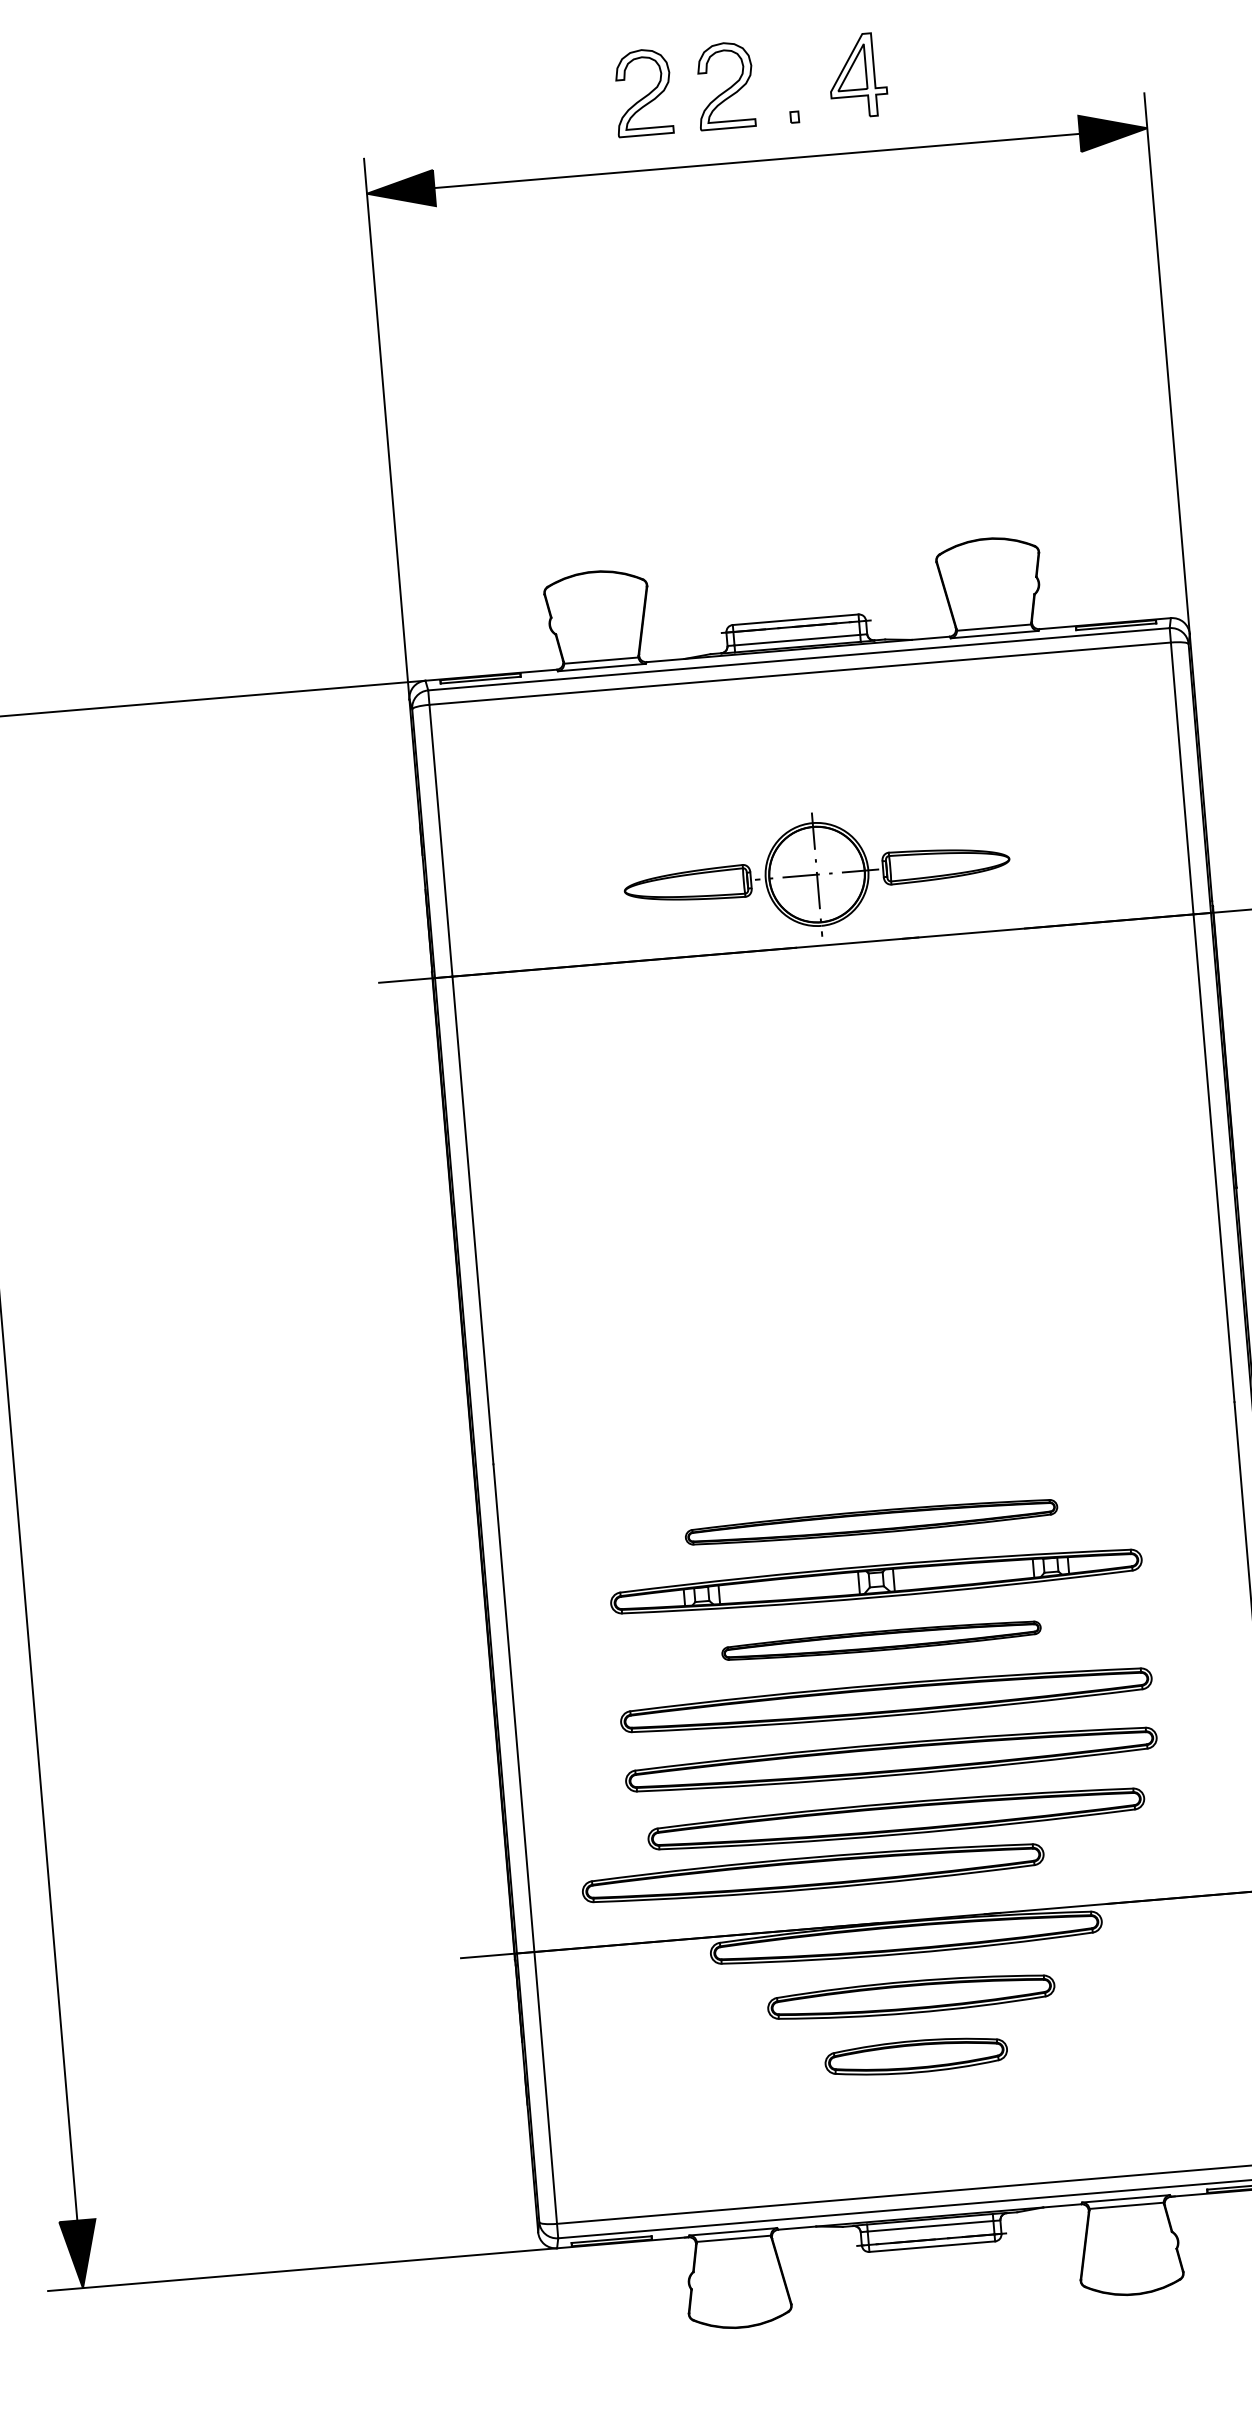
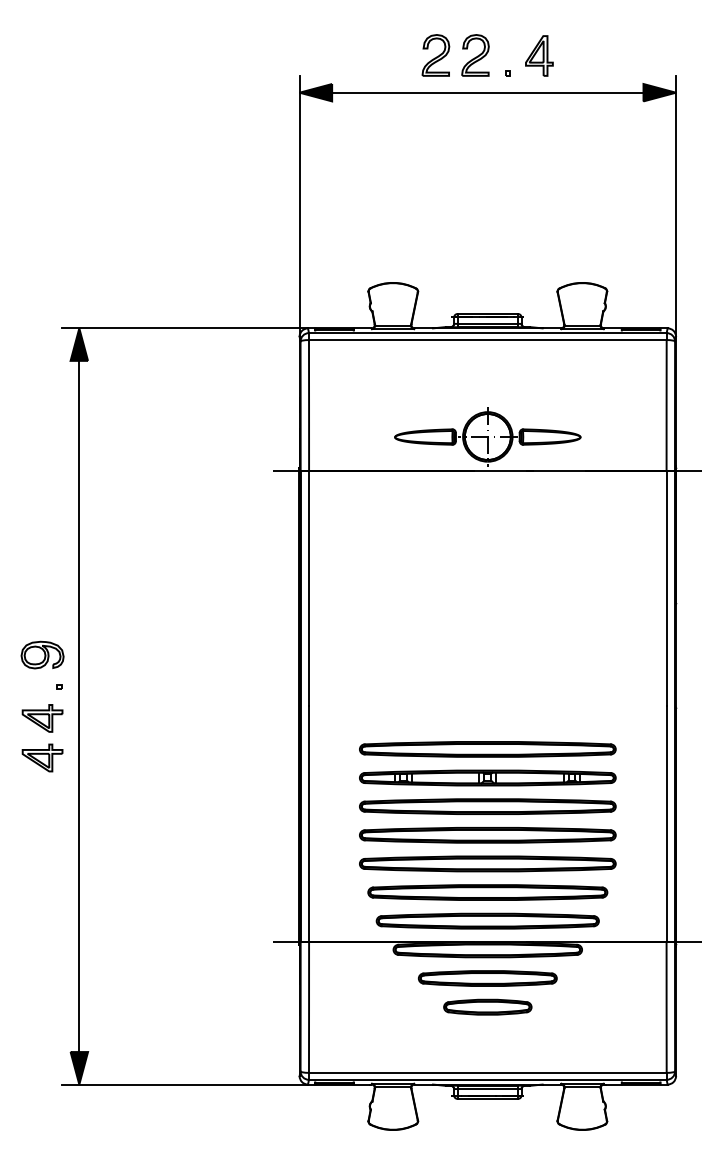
part: (870, 1522) -> (487, 749), size x1.43
part: (880, 1640) -> (487, 806), size x1.67
part: (812, 1871) -> (487, 920), moved

